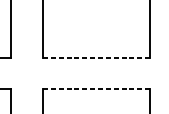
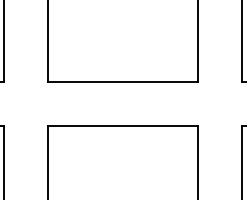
line: (96, 57) -> (123, 81), dashed -> solid
line: (96, 89) -> (123, 125), dashed -> solid

